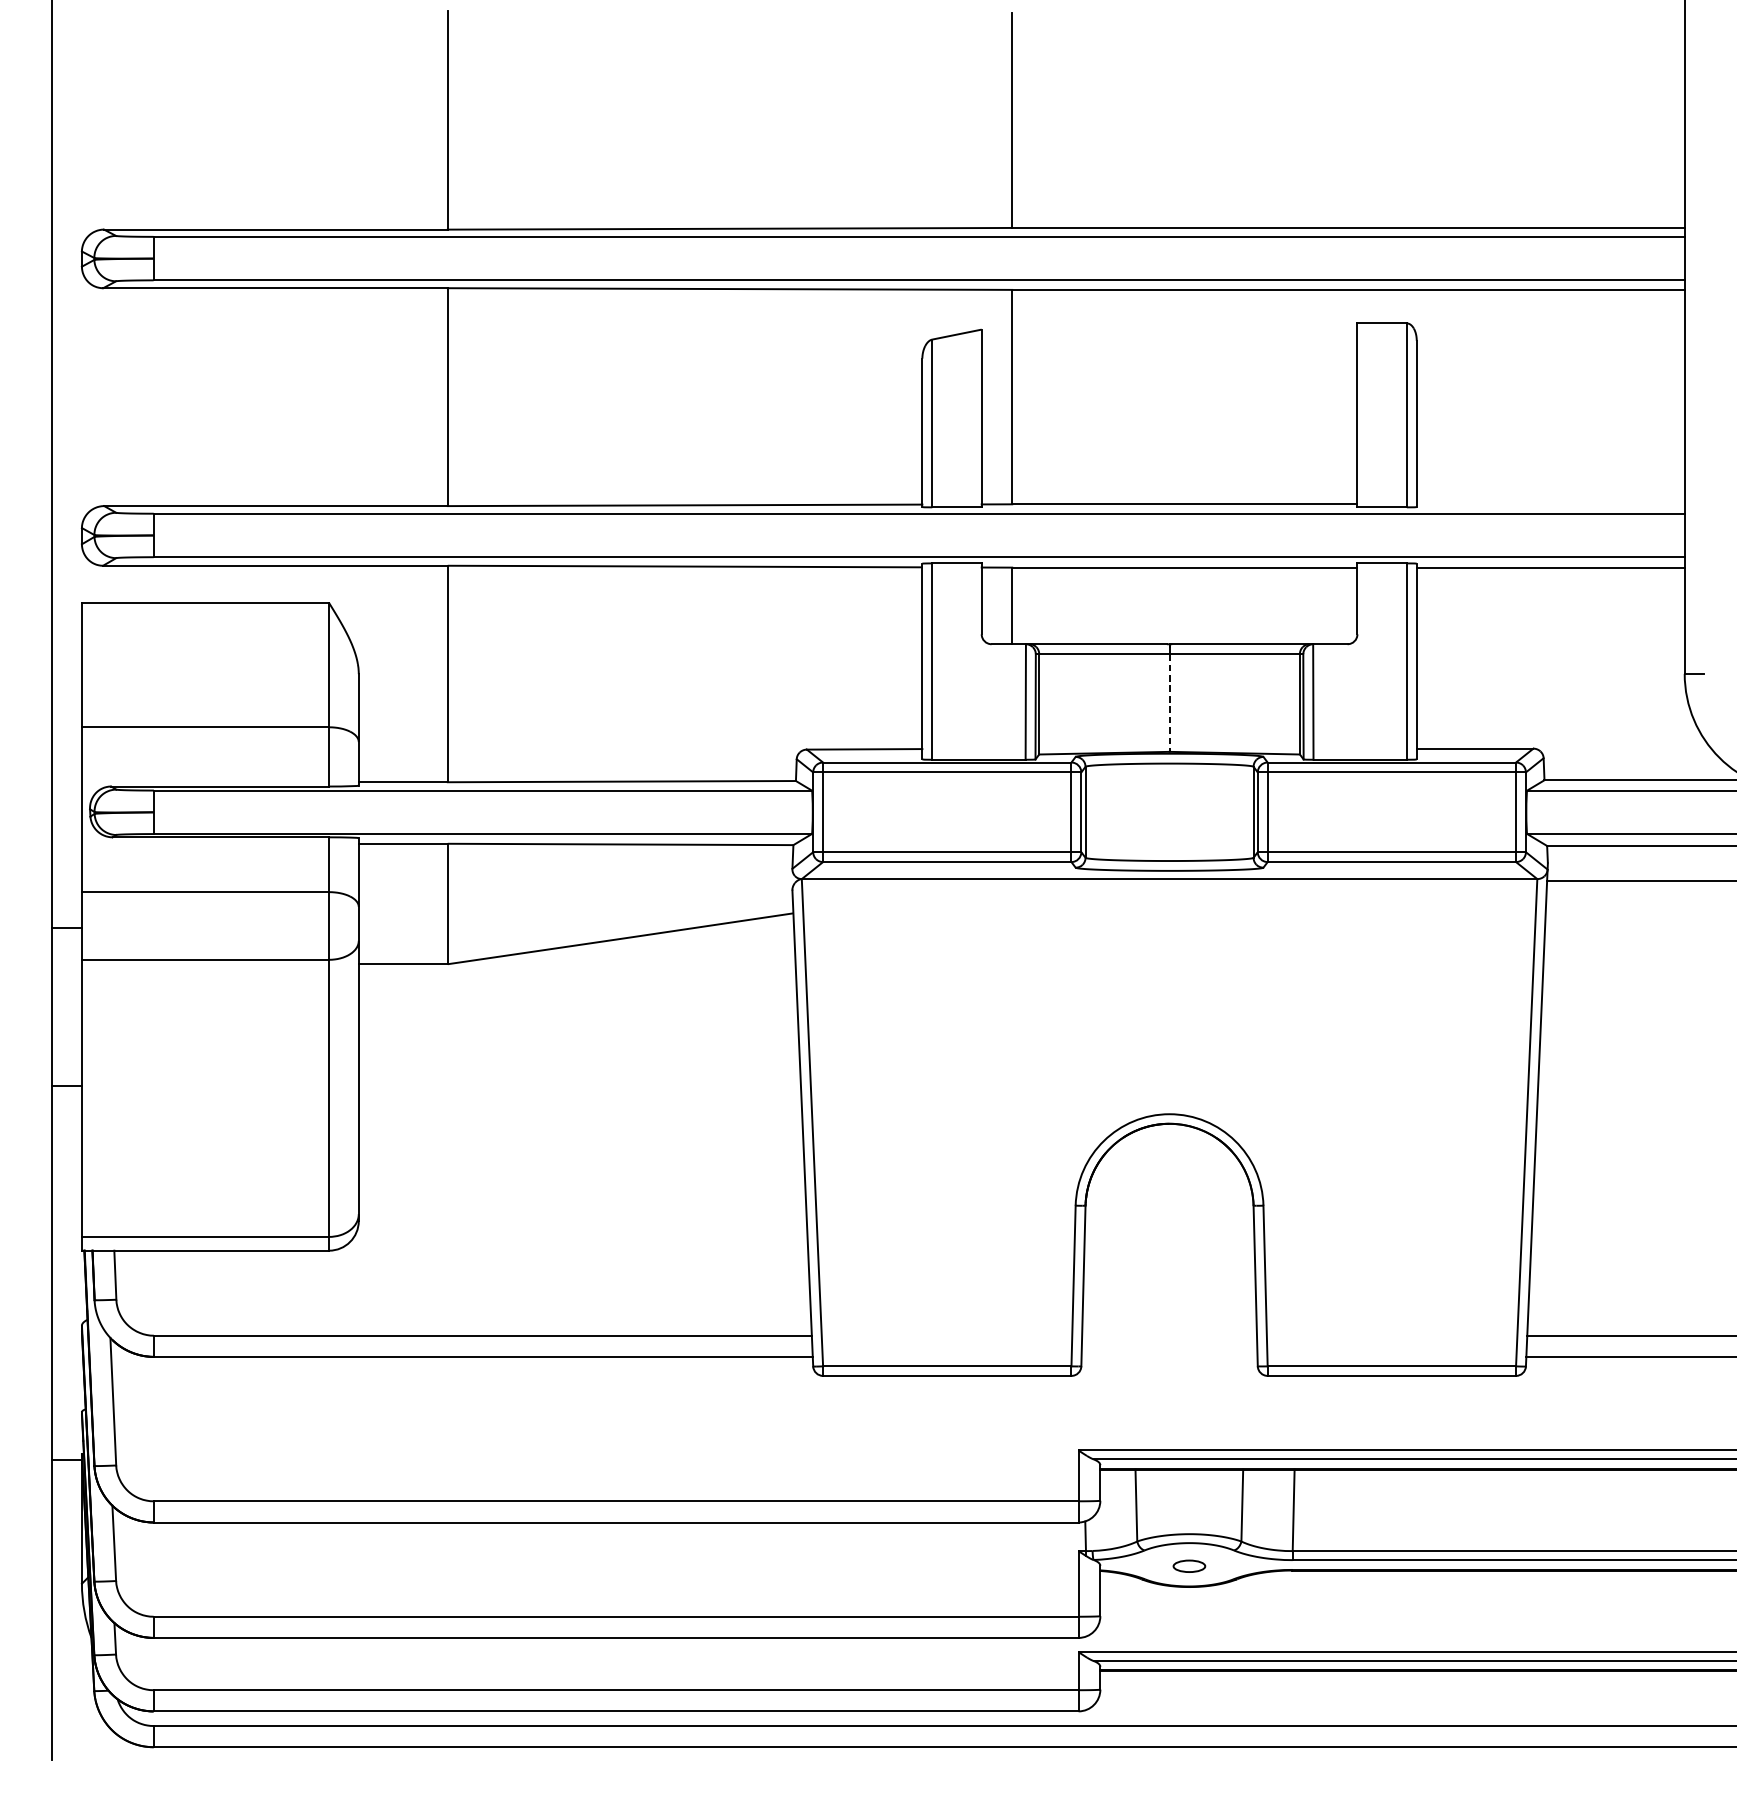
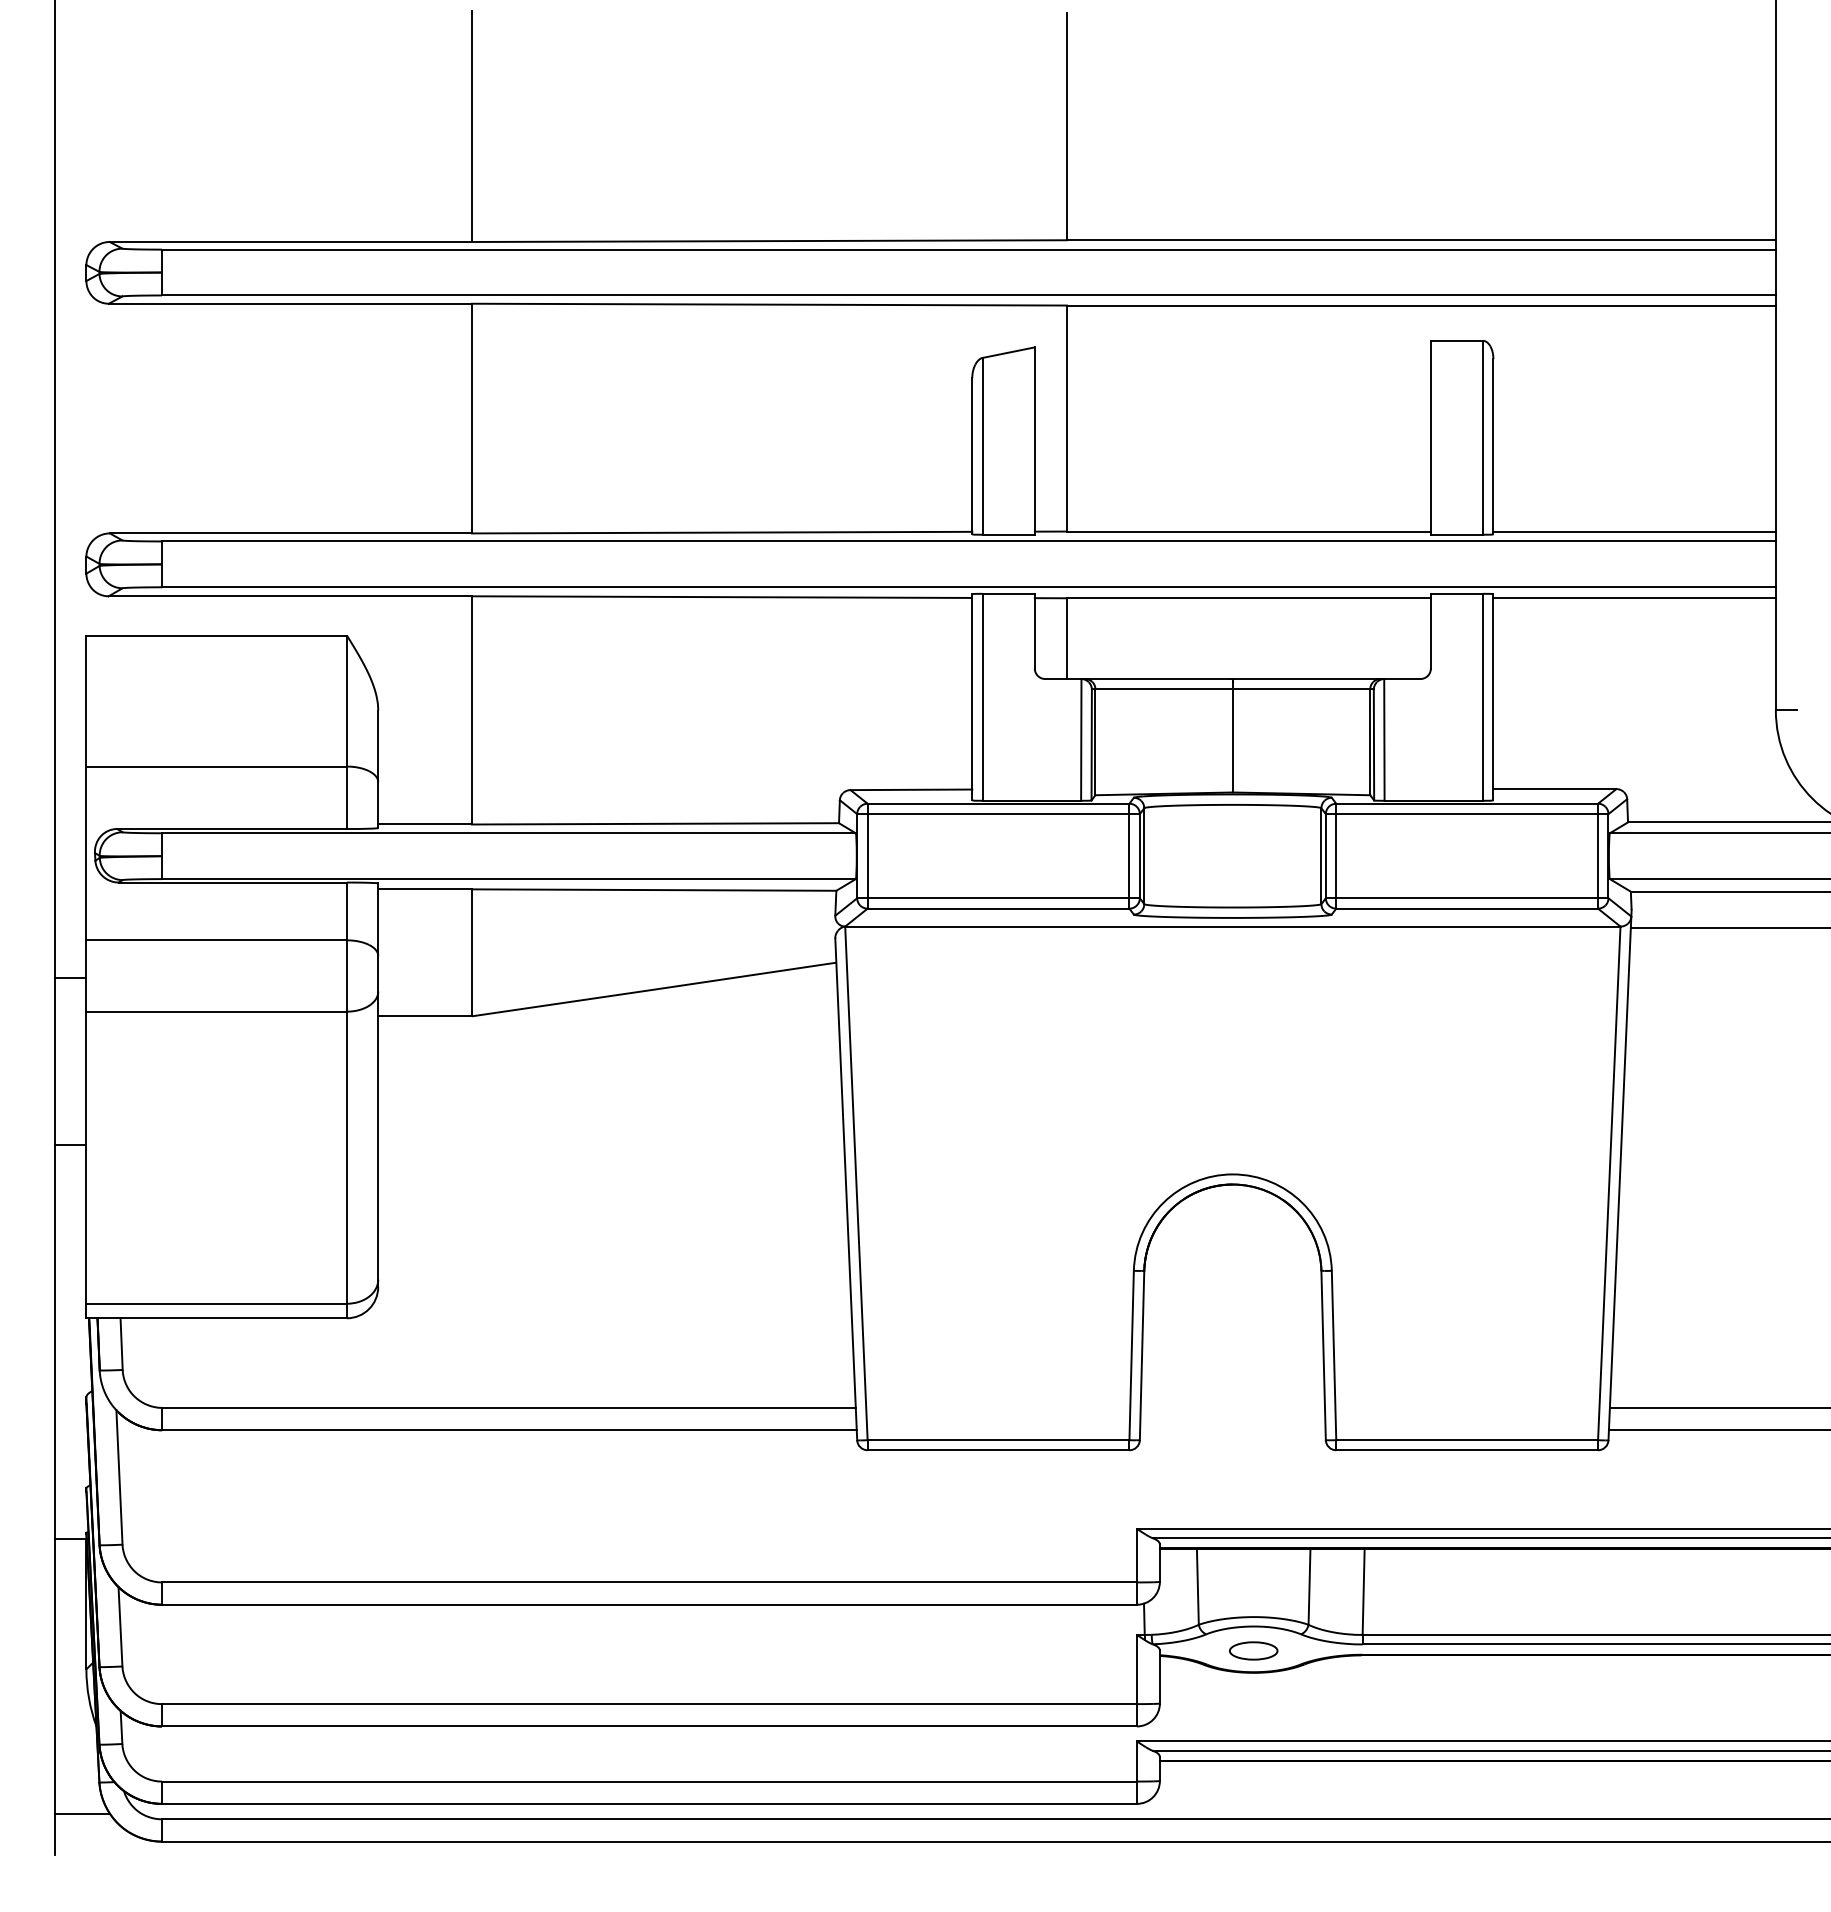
line: (1550, 504) -> (1634, 531), added
line: (1169, 702) -> (1232, 740), dashed -> solid
part: (1189, 1565) -> (1253, 1650), size x1.43
line: (78, 1721) -> (82, 1814), added

